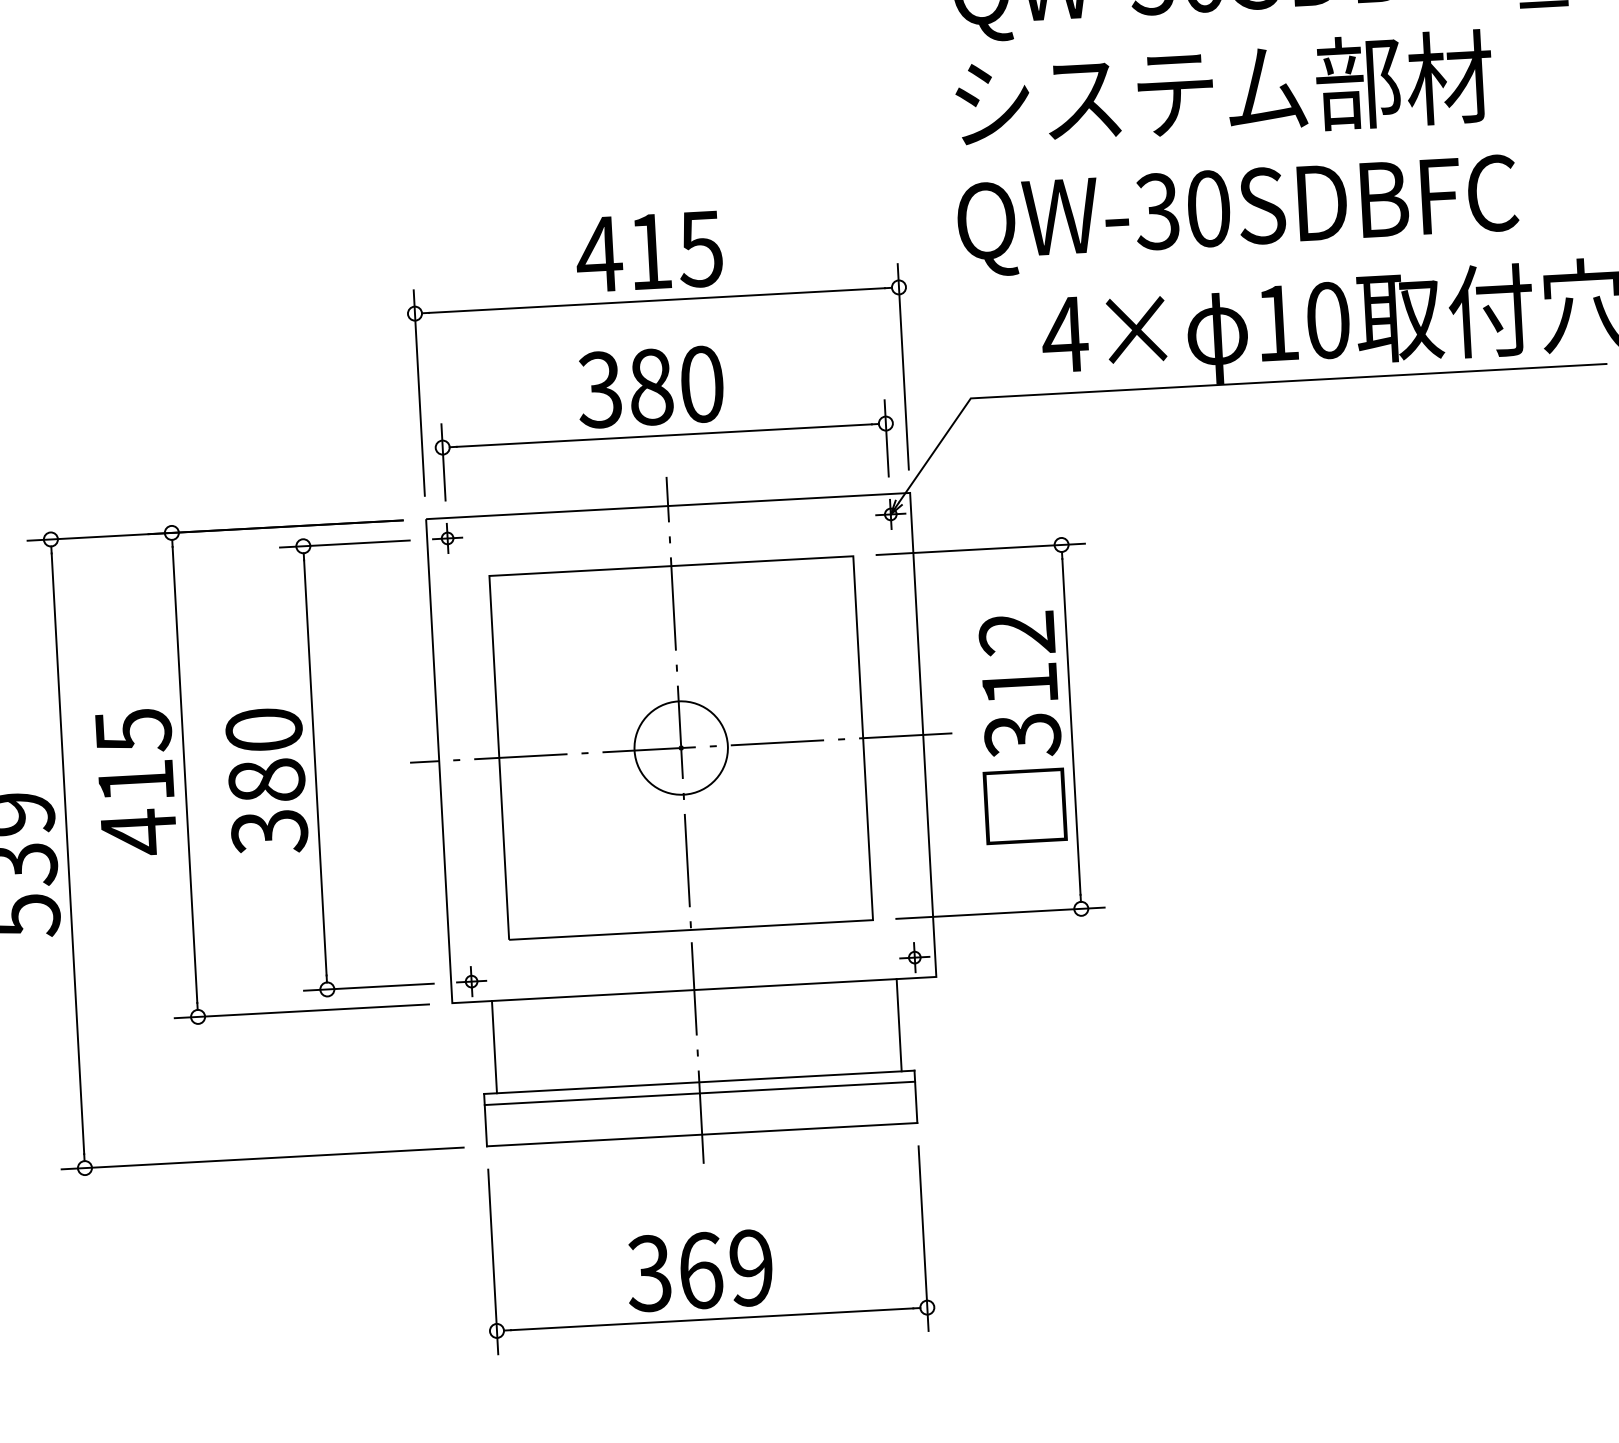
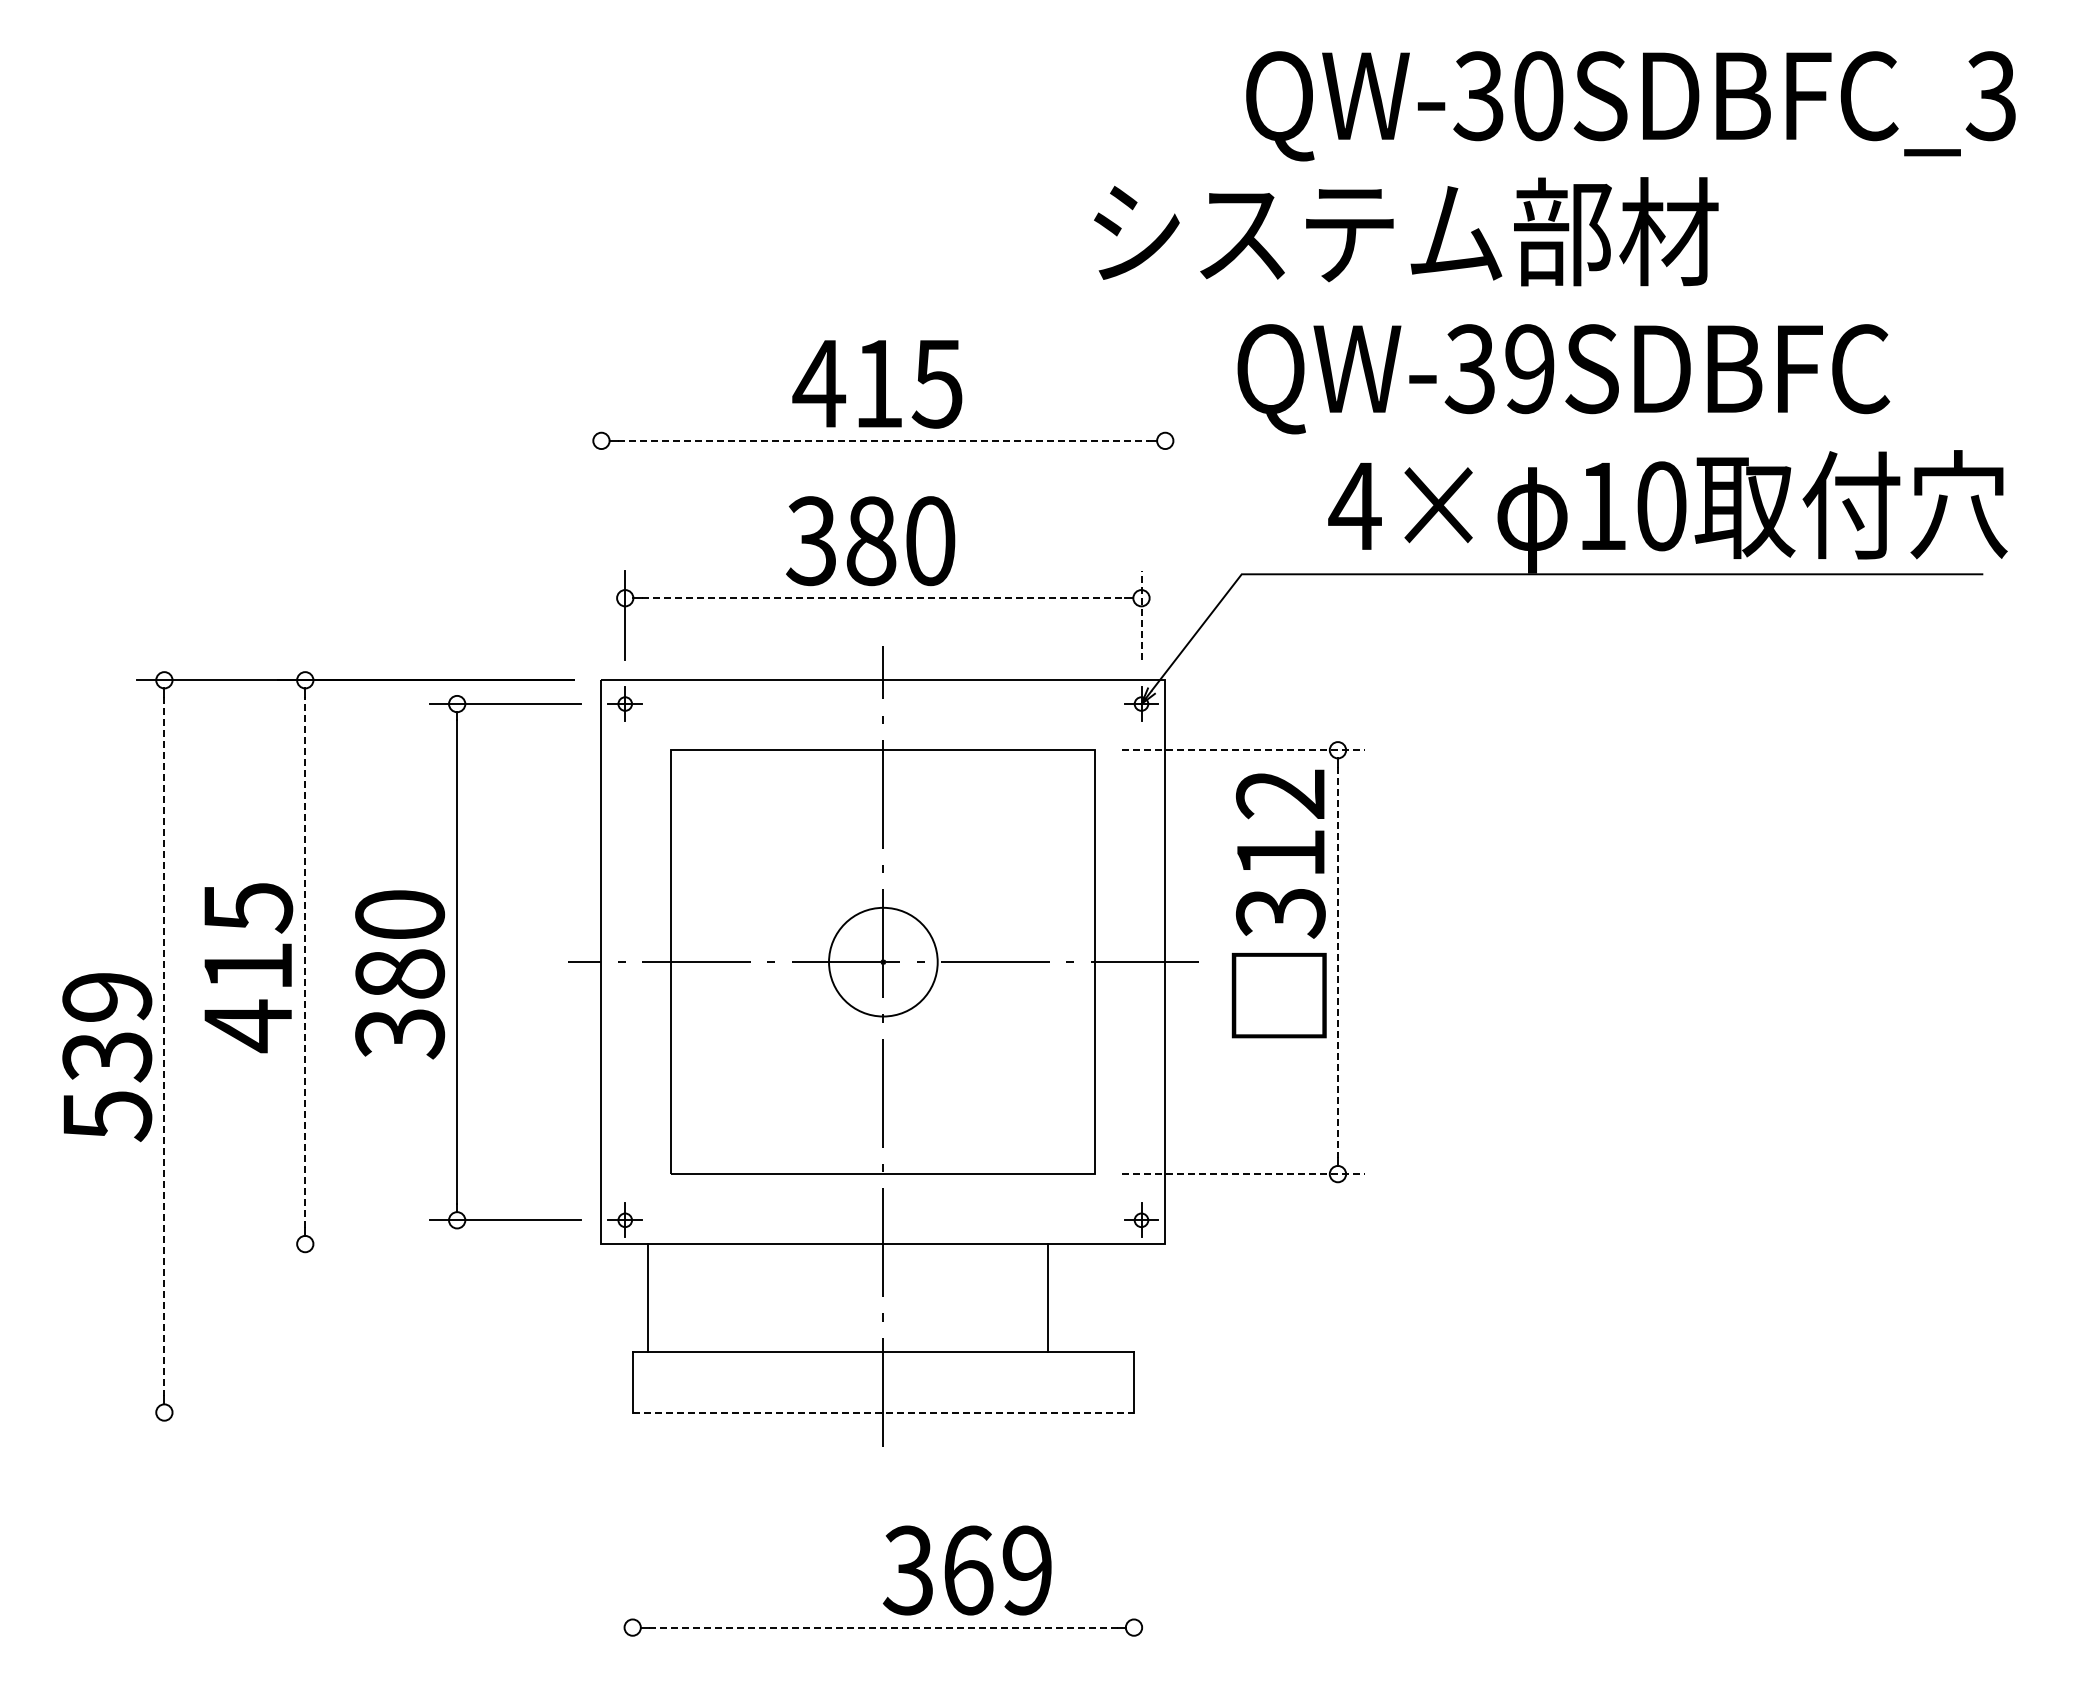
text: (1224, 89) -> (1406, 231), moved
text: (1208, 209) -> (1529, 369), QW-30SDBFC -> QW-39SDBFC
line: (657, 300) -> (883, 440), solid -> dashed
line: (903, 366) -> (1165, 533), removed
line: (419, 393) -> (601, 533), removed
line: (664, 435) -> (883, 598), solid -> dashed
line: (886, 437) -> (1141, 614), solid -> dashed
line: (981, 549) -> (1244, 750), solid -> dashed
text: (1020, 727) -> (1278, 903), moved
line: (1071, 727) -> (1337, 962), solid -> dashed
line: (185, 775) -> (305, 962), solid -> dashed
line: (68, 853) -> (164, 1046), solid -> dashed
line: (1001, 913) -> (1244, 1174), solid -> dashed
line: (302, 1011) -> (426, 1244), removed
line: (899, 1024) -> (1048, 1297), moved
line: (700, 1093) -> (883, 1364), removed
line: (702, 1134) -> (883, 1412), solid -> dashed
line: (262, 1158) -> (371, 1412), removed
line: (923, 1237) -> (1134, 1546), removed
line: (493, 1261) -> (632, 1546), removed
text: (700, 1270) -> (967, 1570), moved
line: (712, 1319) -> (883, 1627), solid -> dashed

